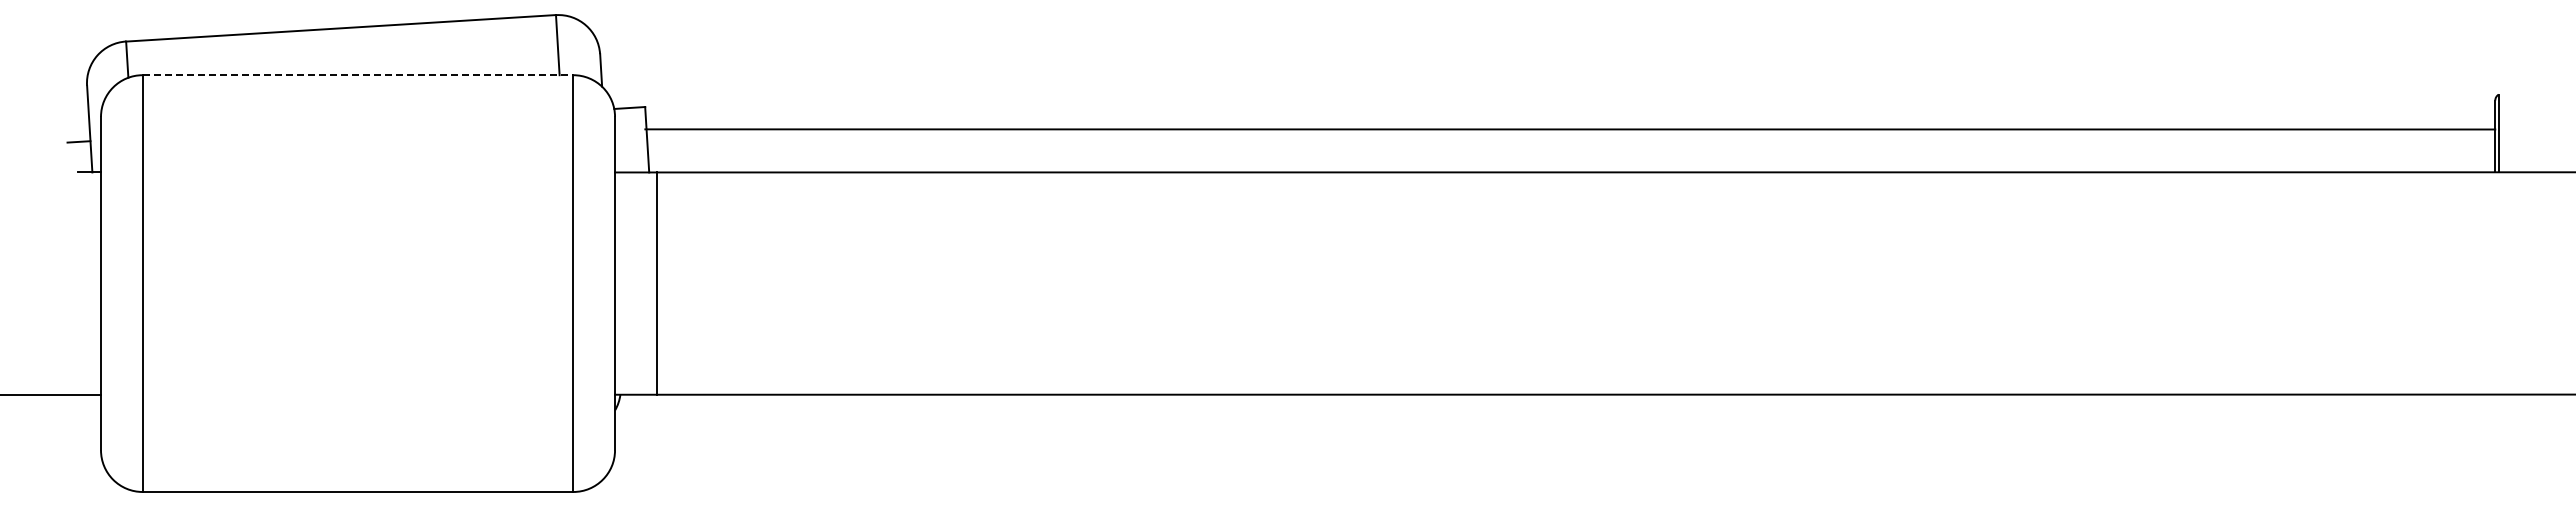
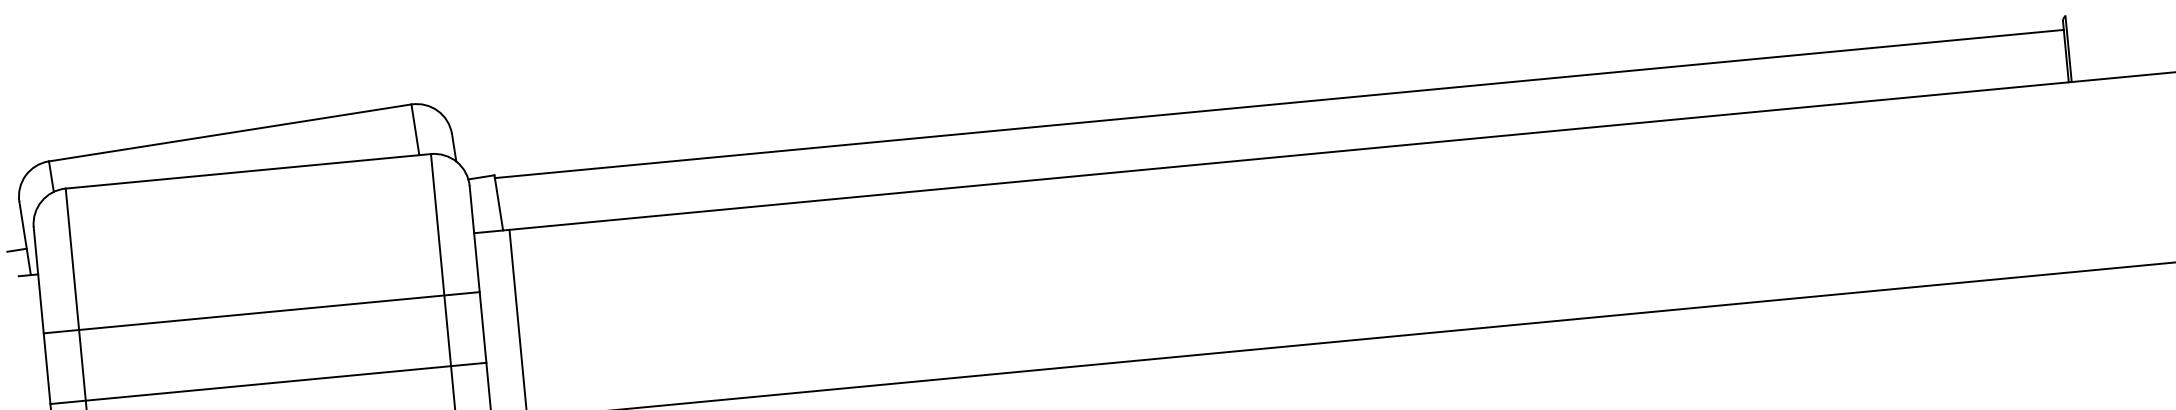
line: (358, 75) -> (248, 171), dashed -> solid
line: (1570, 129) -> (1279, 104), moved
line: (358, 241) -> (262, 312), added
line: (358, 325) -> (268, 383), added

